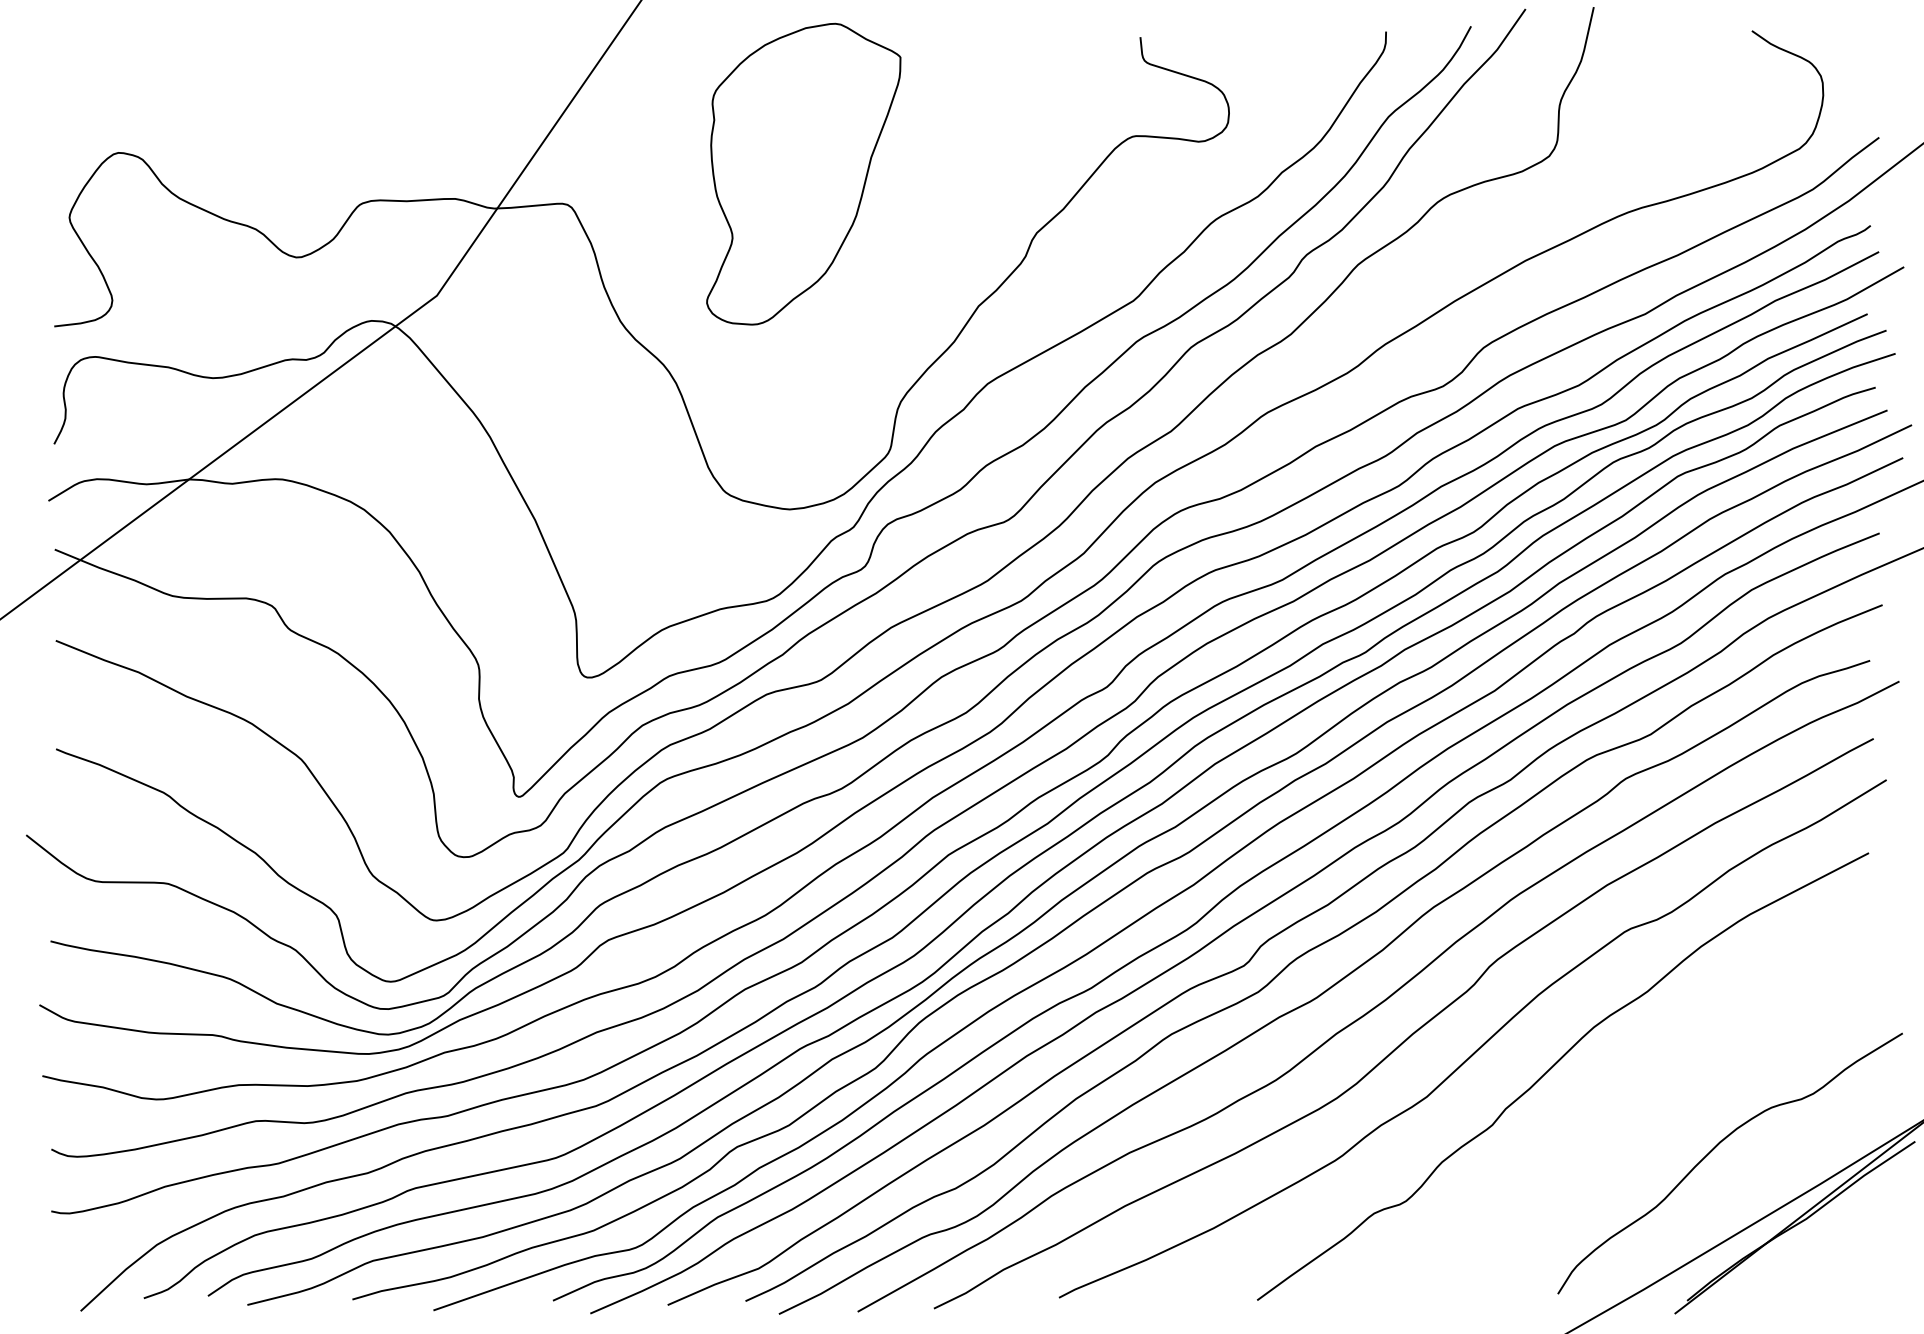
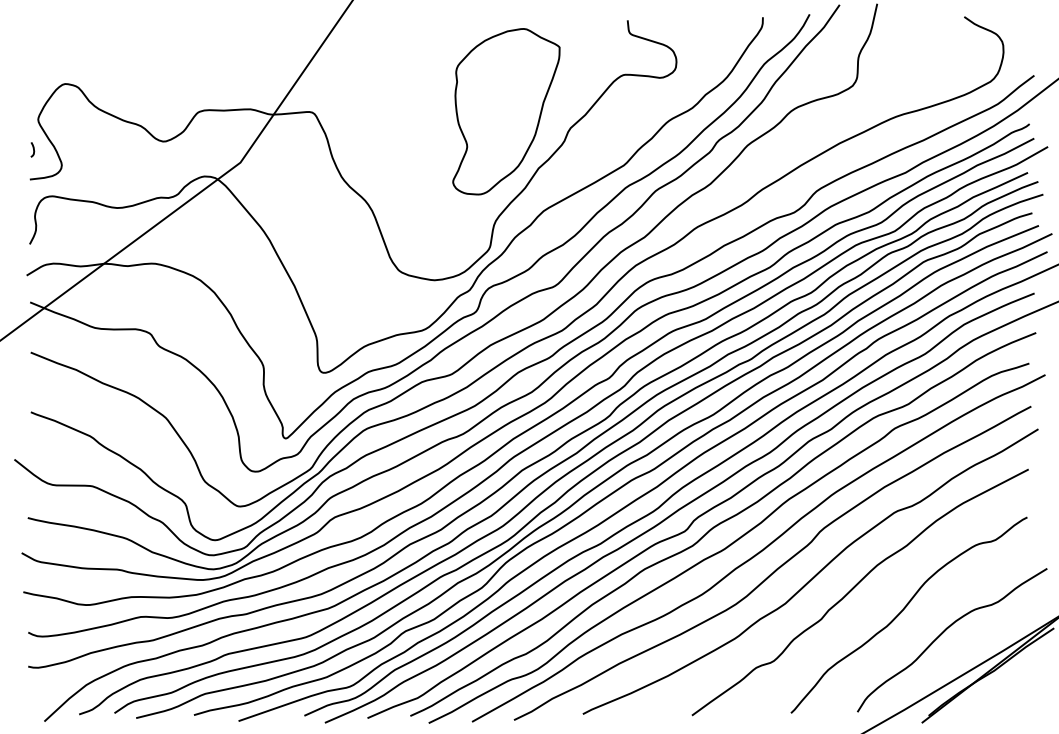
part: (803, 173) -> (506, 111), moved
curve: (59, 270) -> (32, 148), added
curve: (1643, 1107) -> (904, 609), added

